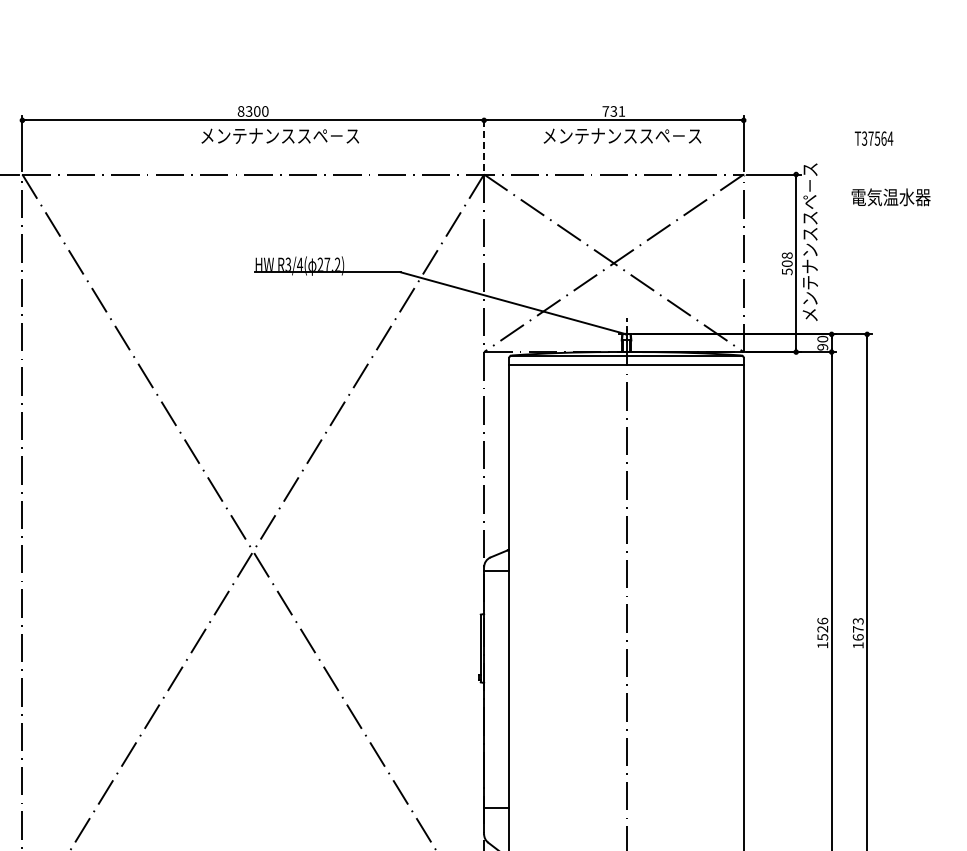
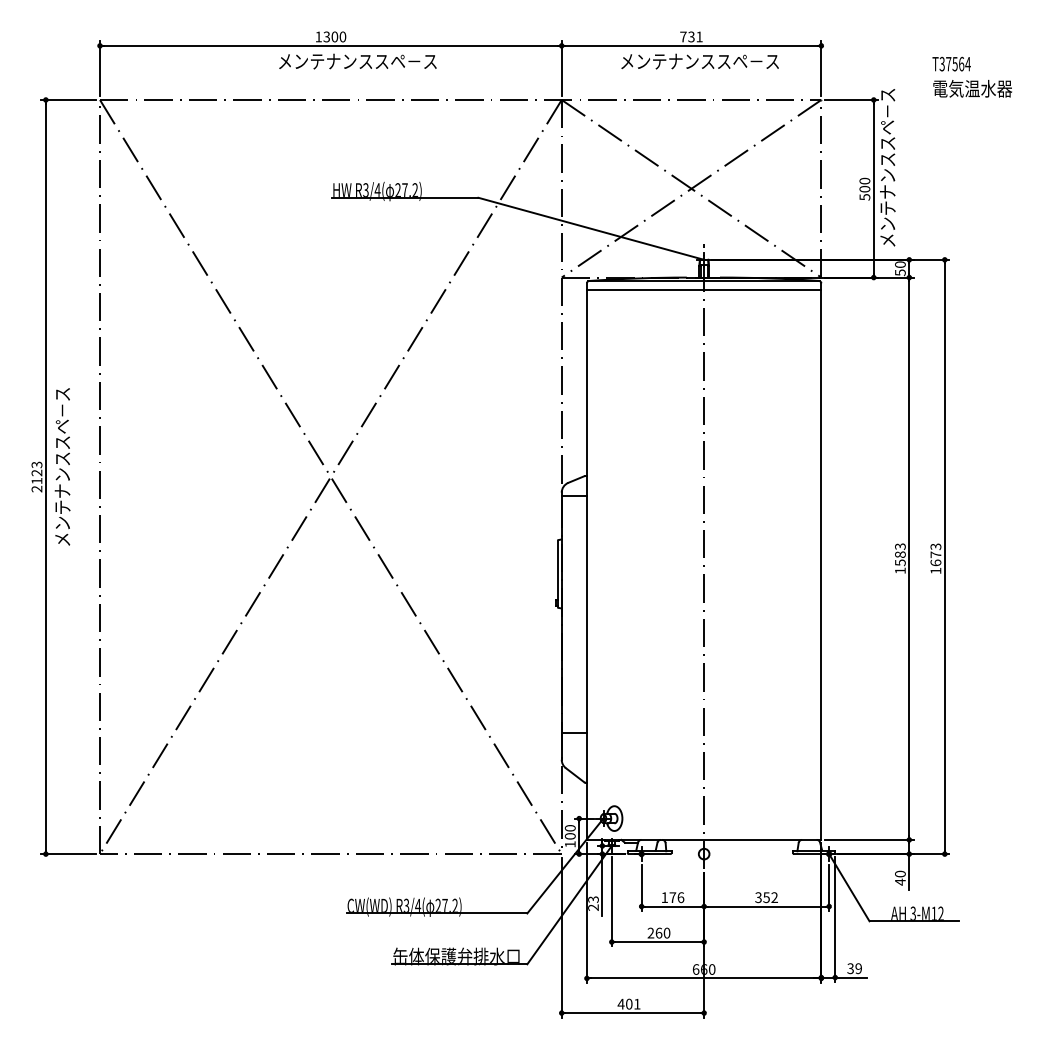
text: (240, 111) -> (318, 36), 8300 -> 1300
line: (483, 143) -> (561, 68), dashed -> solid
text: (890, 197) -> (972, 88), moved
text: (786, 255) -> (864, 180), 508 -> 500
text: (822, 347) -> (900, 272), 90 -> 50
text: (822, 625) -> (900, 550), 1526 -> 1583

